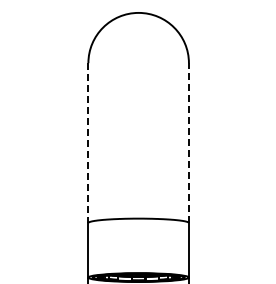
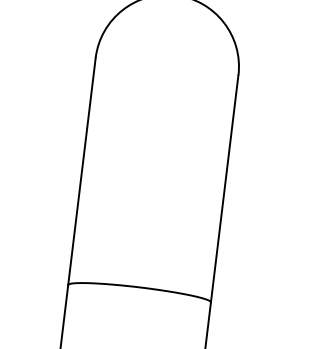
line: (88, 143) -> (82, 172), dashed -> solid
line: (188, 143) -> (224, 189), dashed -> solid

